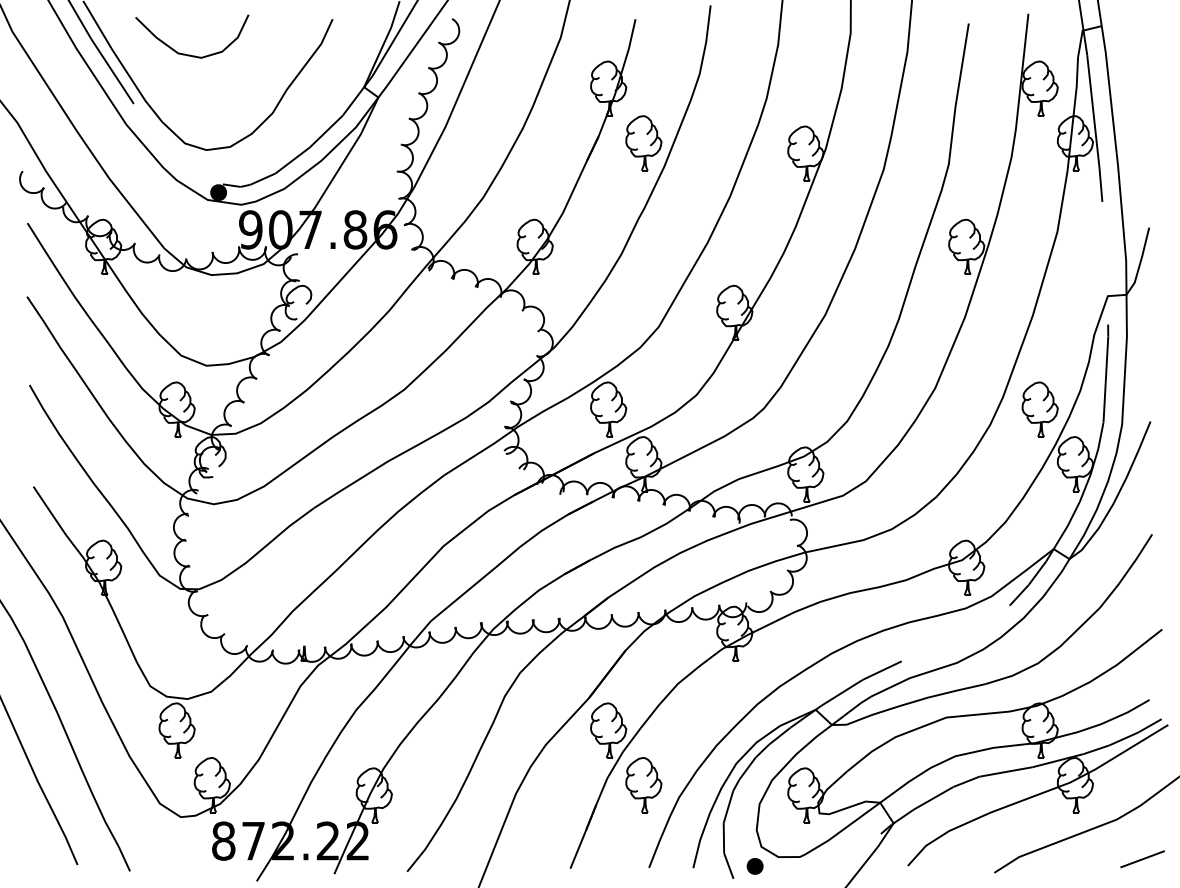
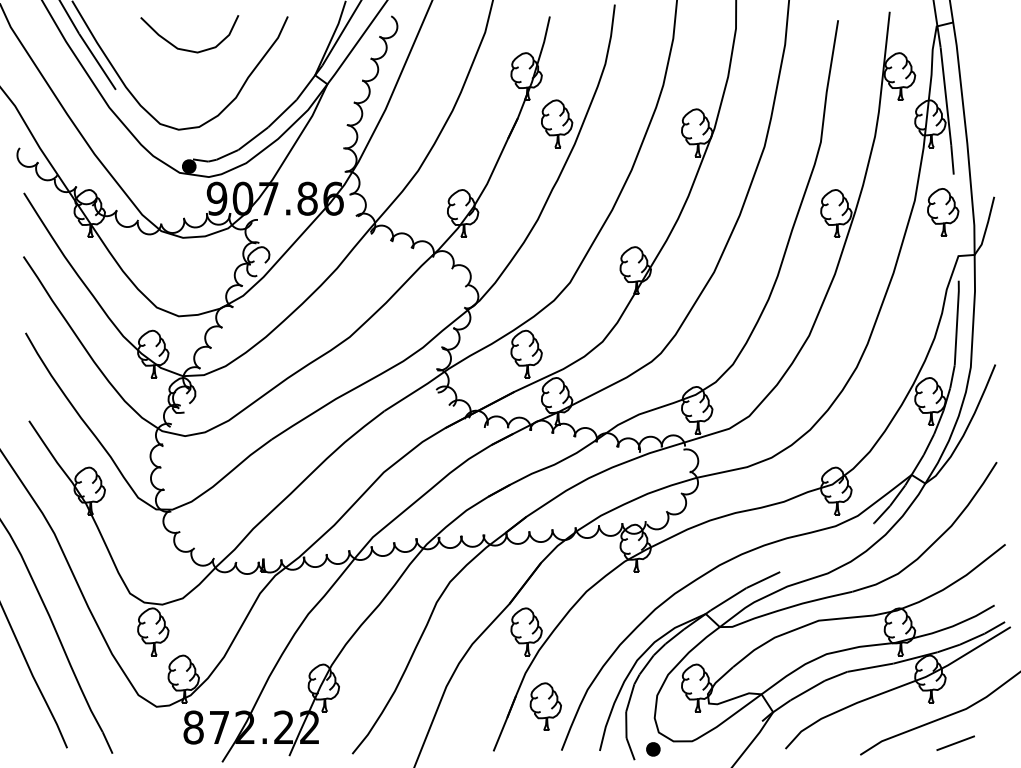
curve: (190, 54) -> (188, 49), moved
part: (1039, 409) -> (942, 212), moved
part: (643, 785) -> (545, 707), moved
line: (1142, 859) -> (955, 743), moved

